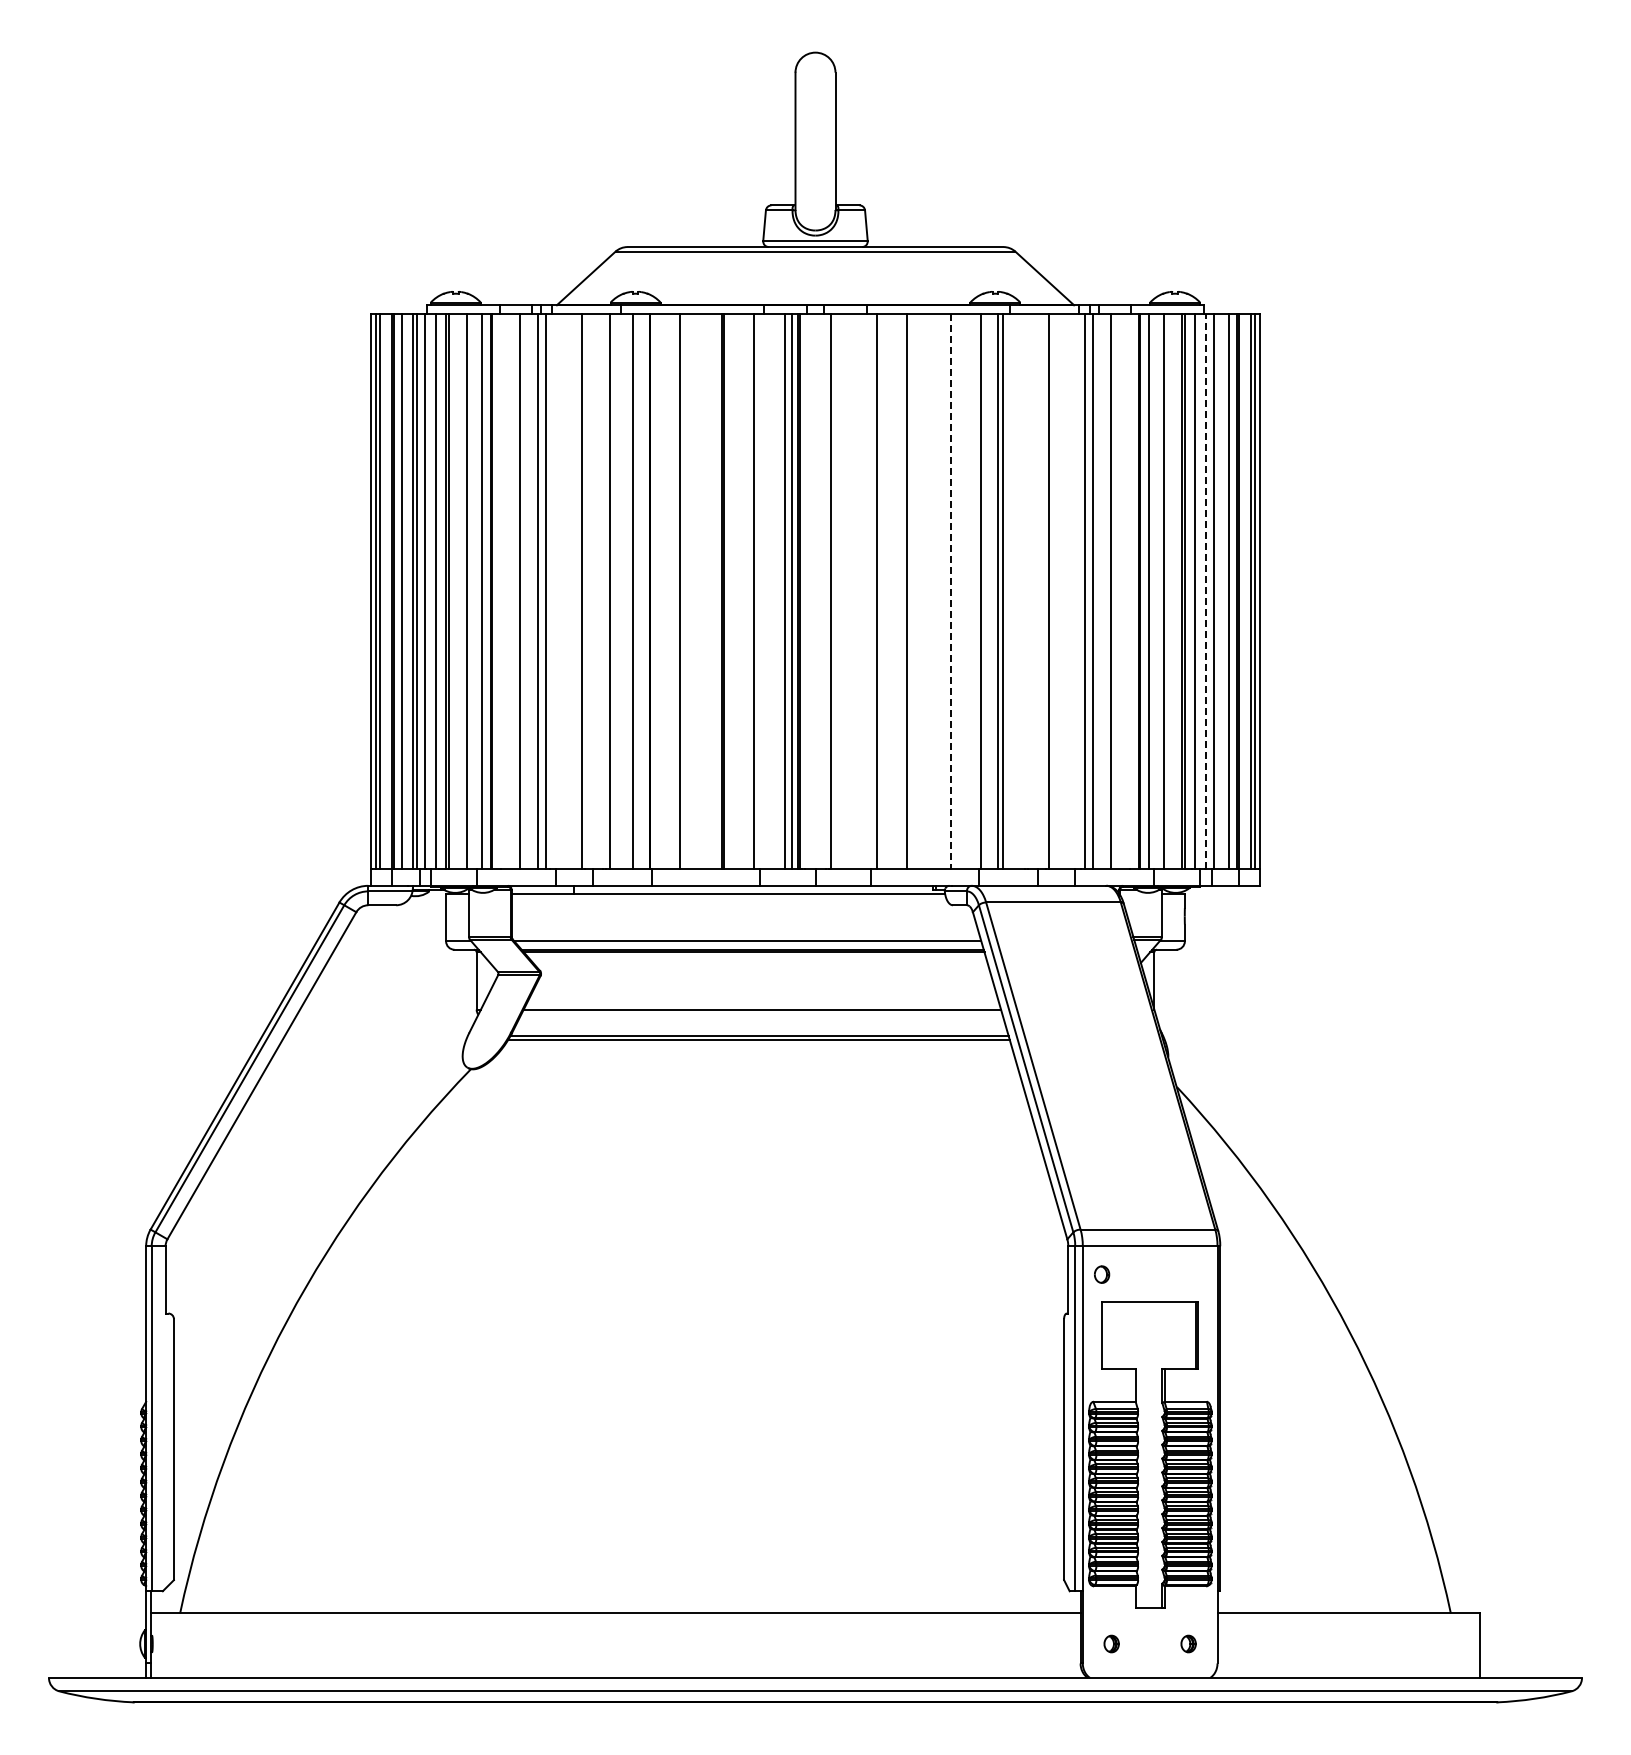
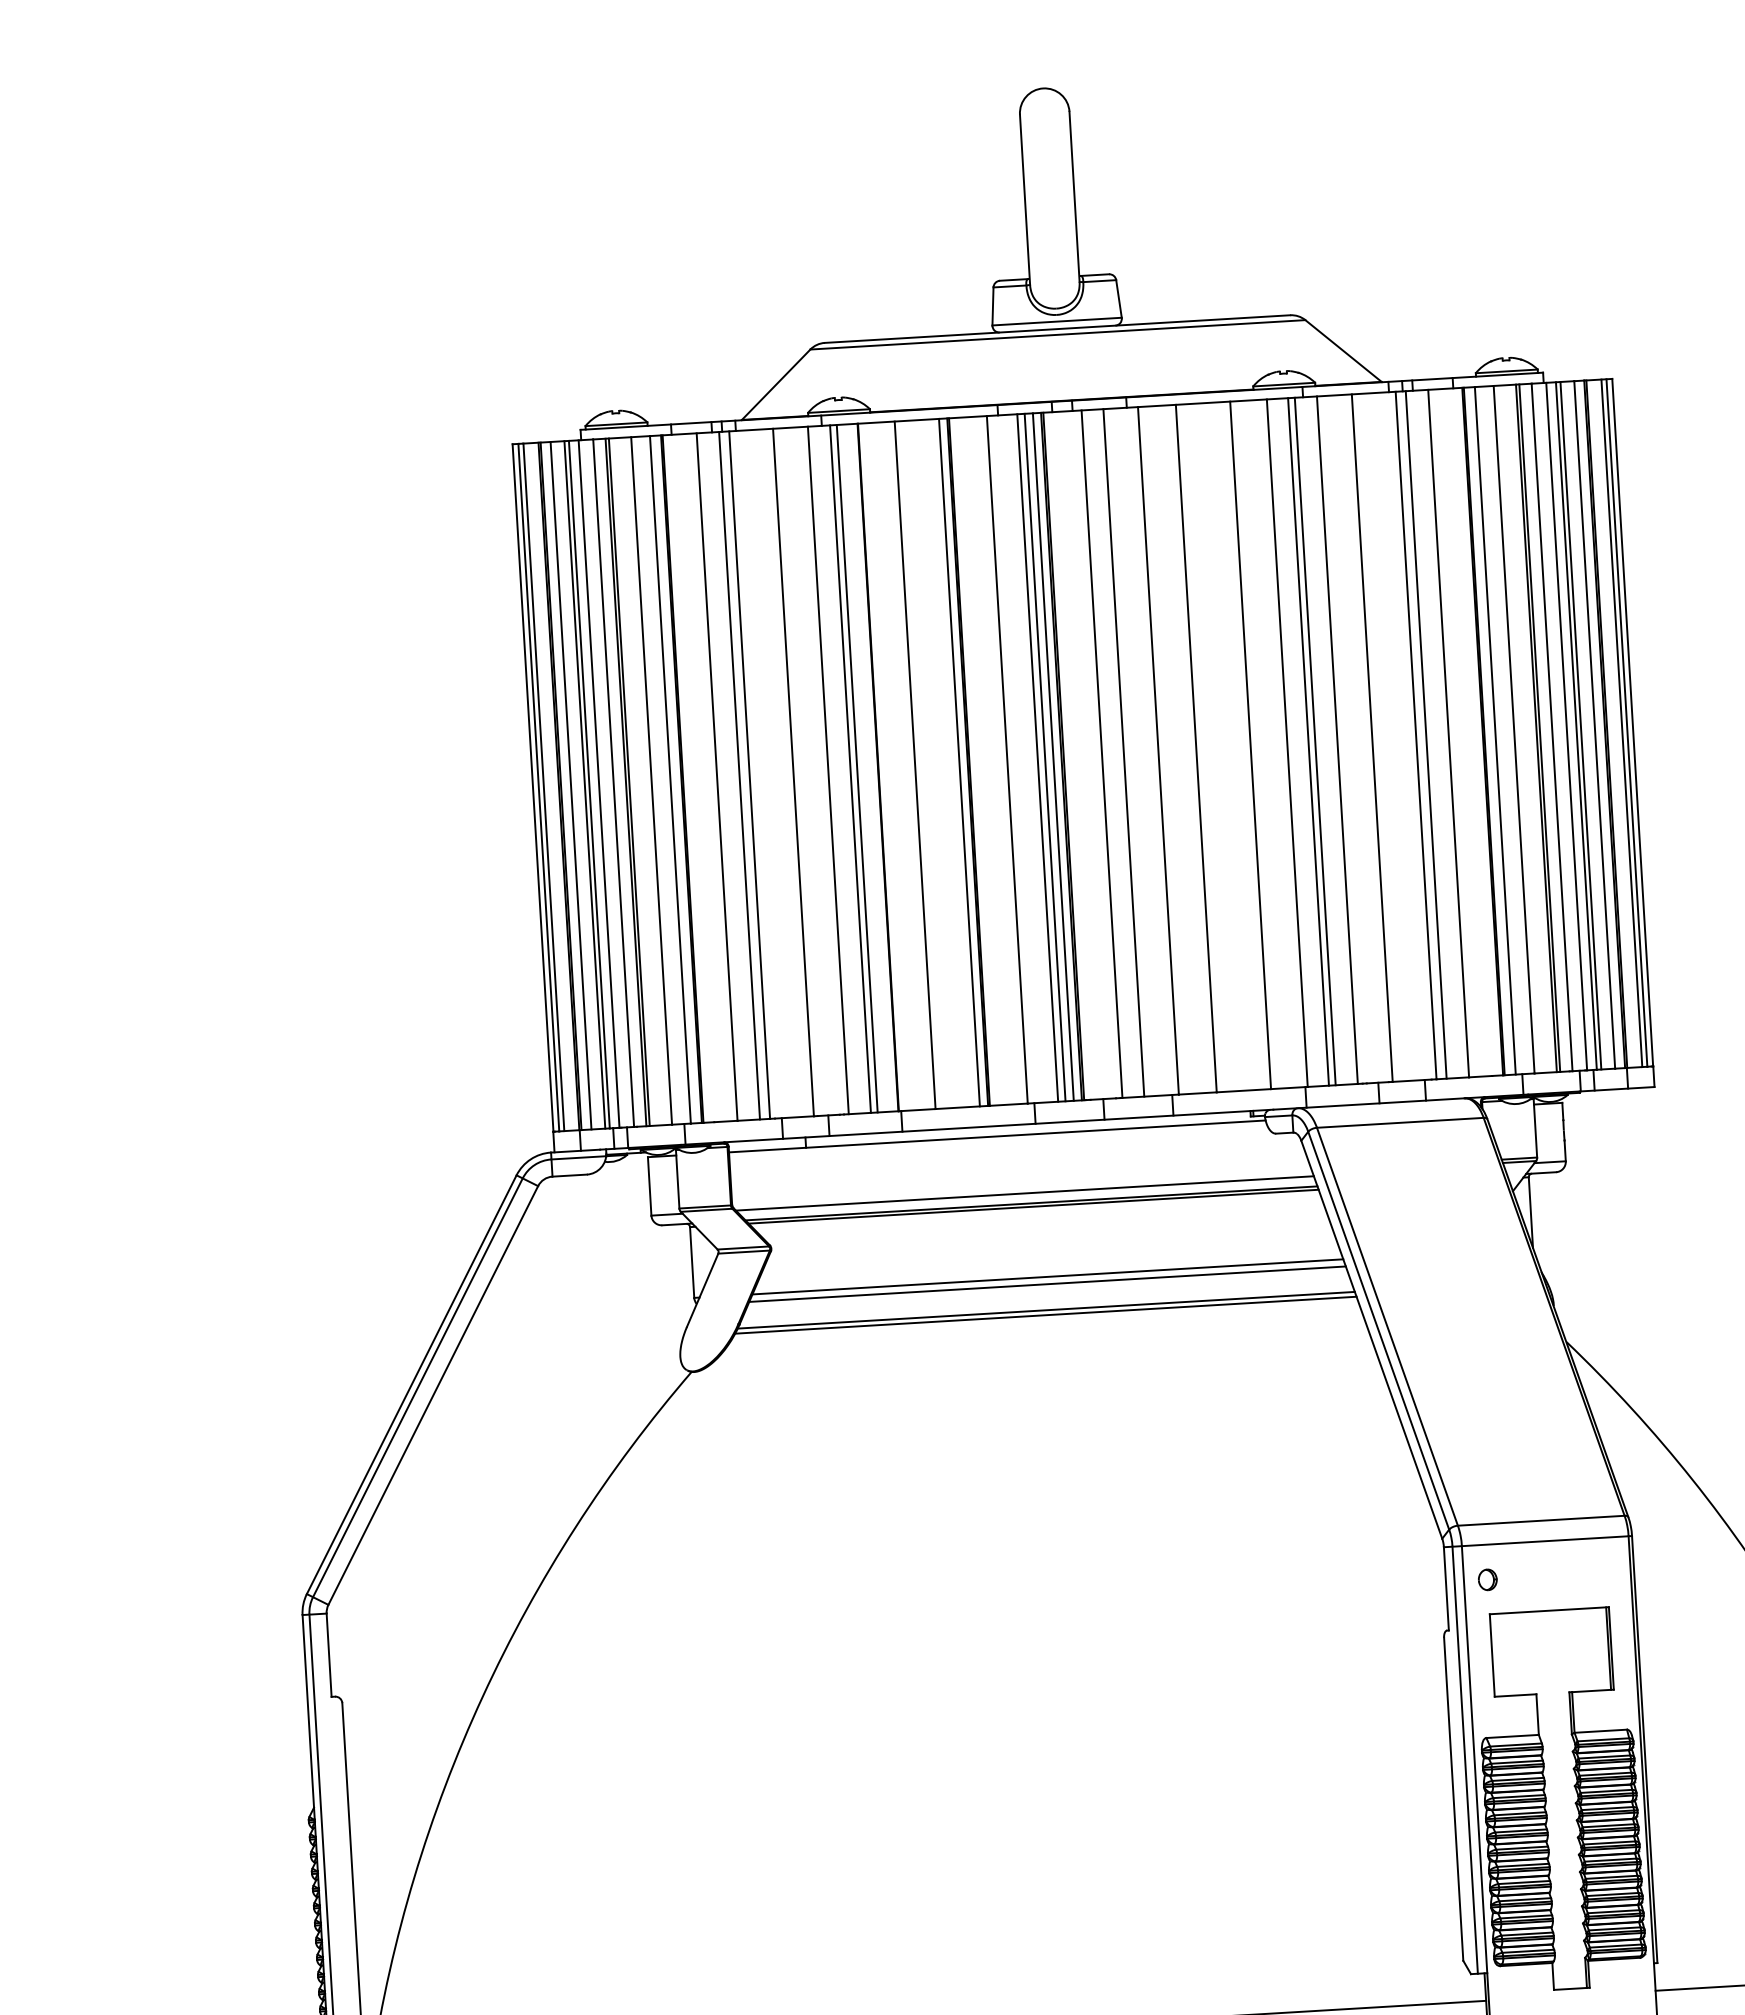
line: (627, 591) -> (850, 769), added
line: (715, 591) -> (959, 762), added
line: (779, 591) -> (1038, 758), added
line: (848, 591) -> (1123, 752), added
line: (951, 591) -> (1251, 745), dashed -> solid
line: (1021, 591) -> (1337, 740), added
line: (1206, 591) -> (1566, 726), dashed -> solid
line: (1217, 591) -> (1580, 725), added
line: (761, 1015) -> (1047, 1284), added

